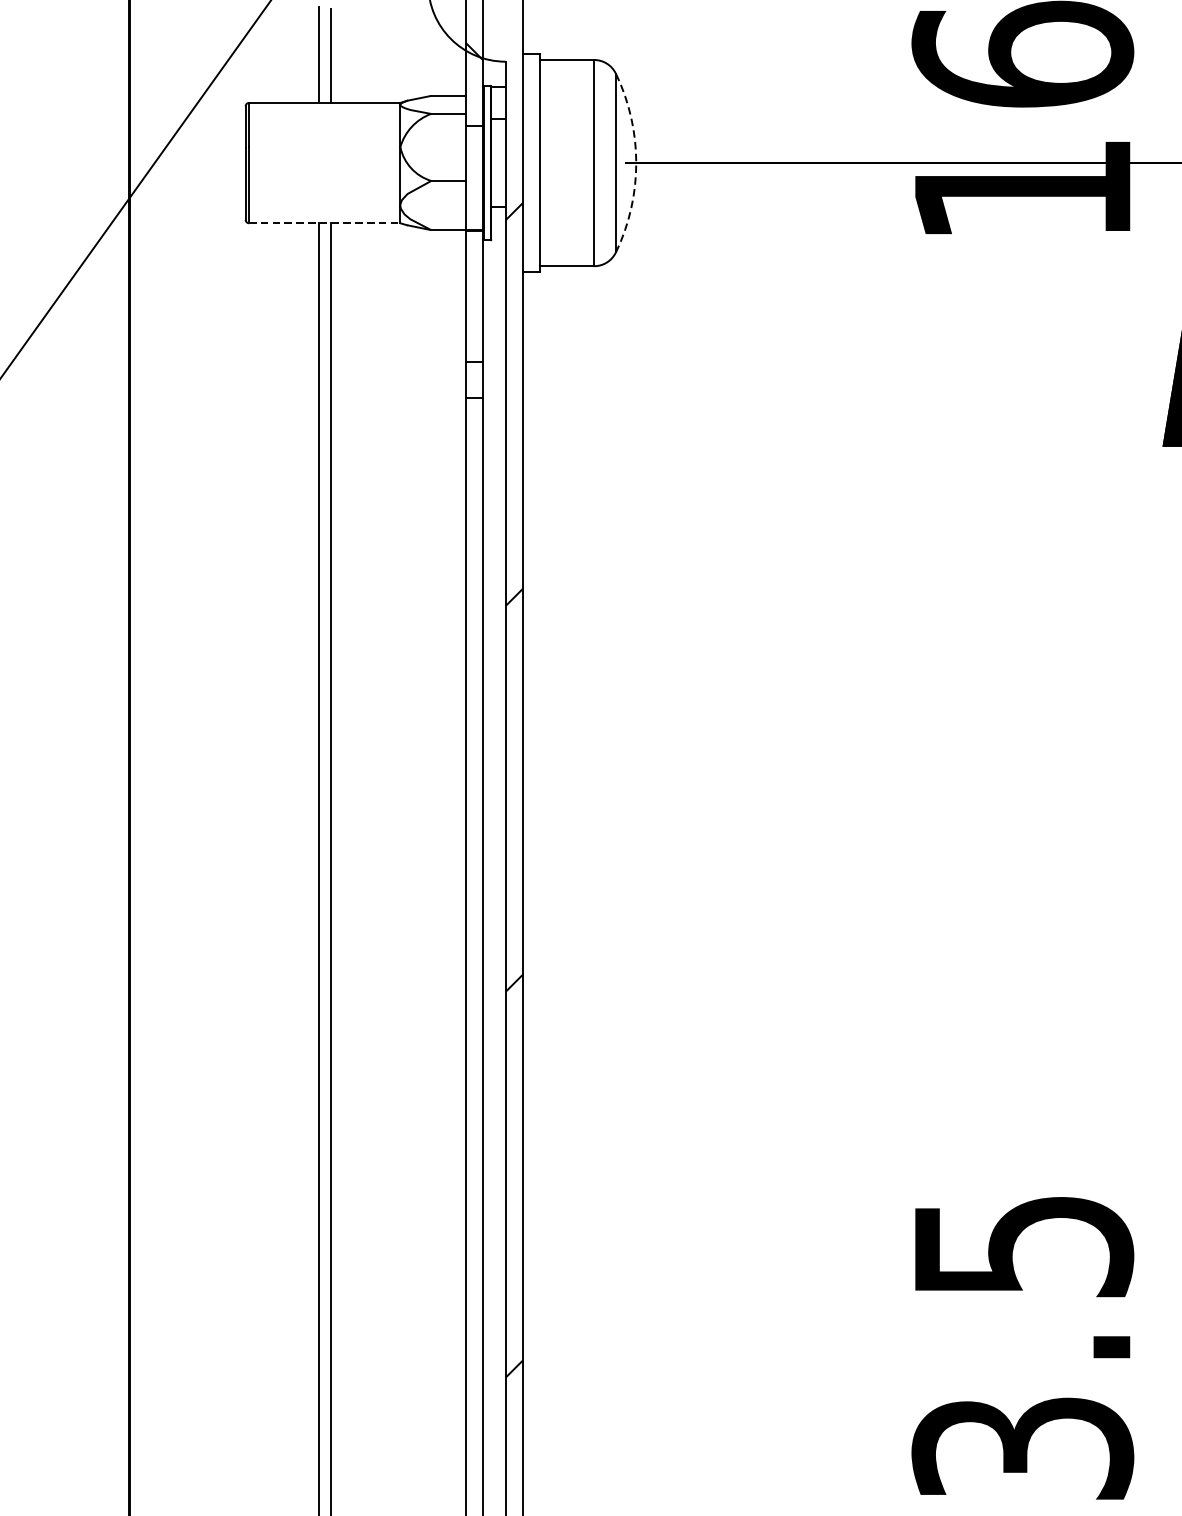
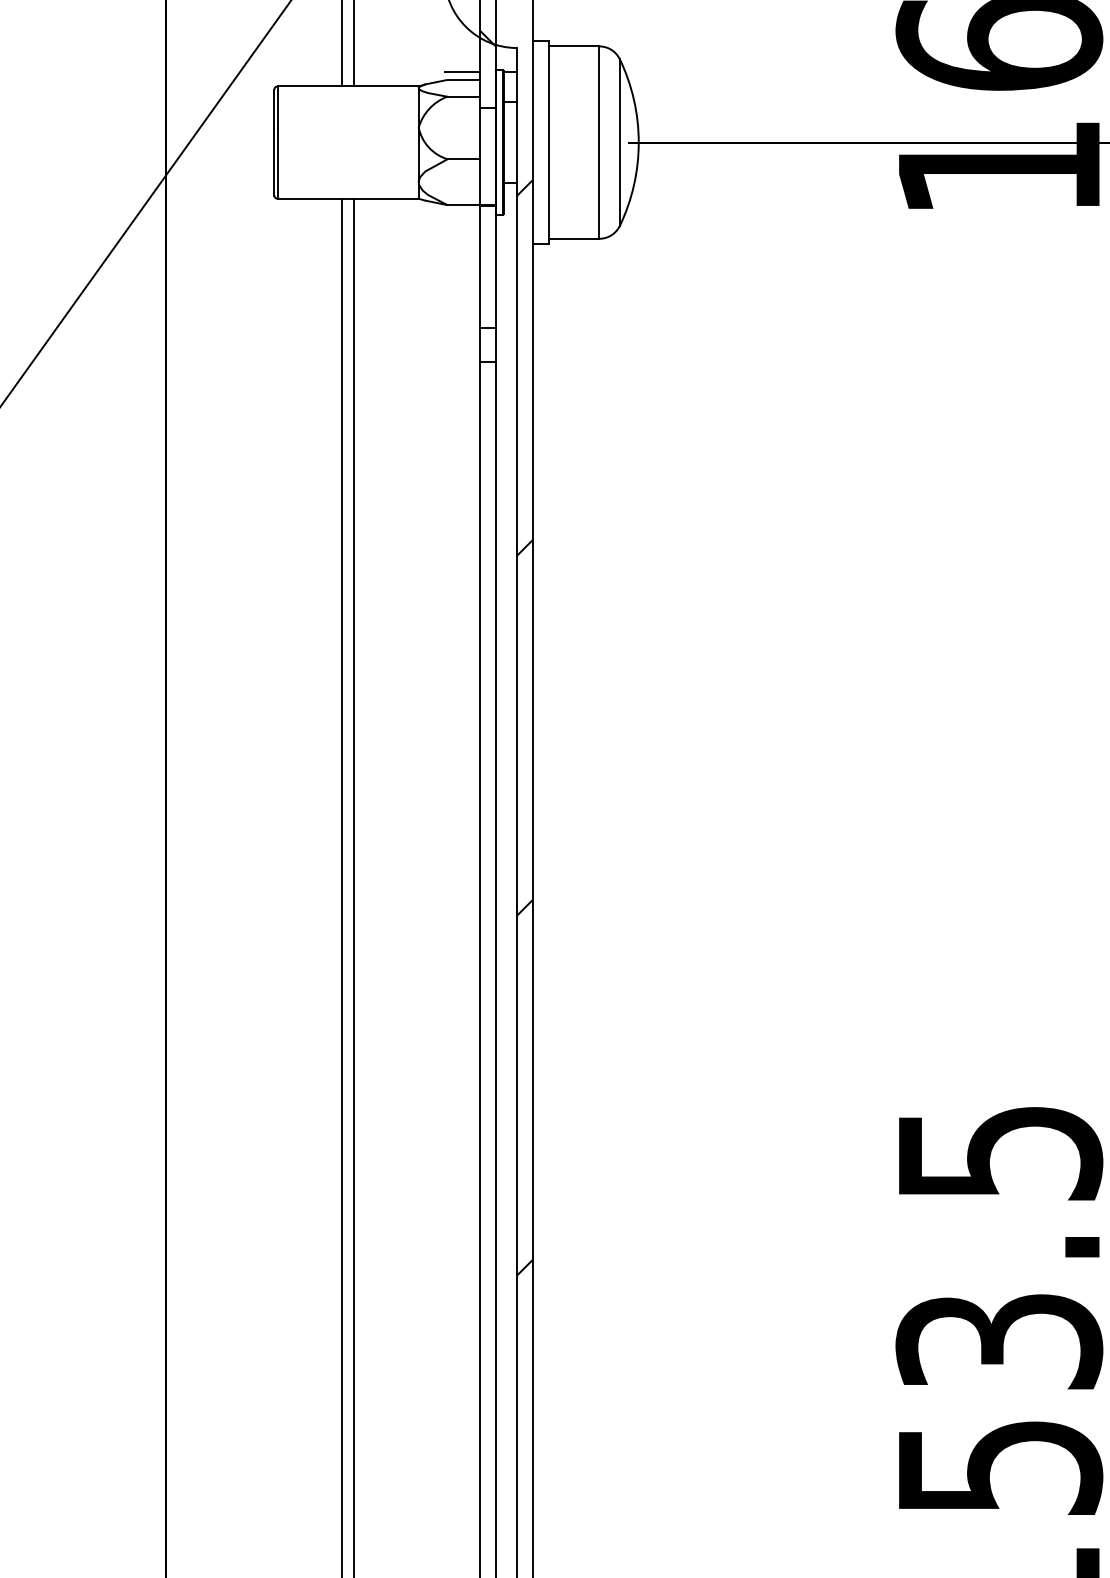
line: (446, 87) -> (461, 72), added
arc: (635, 162) -> (638, 142), dashed -> solid
line: (325, 223) -> (348, 198), dashed -> solid

